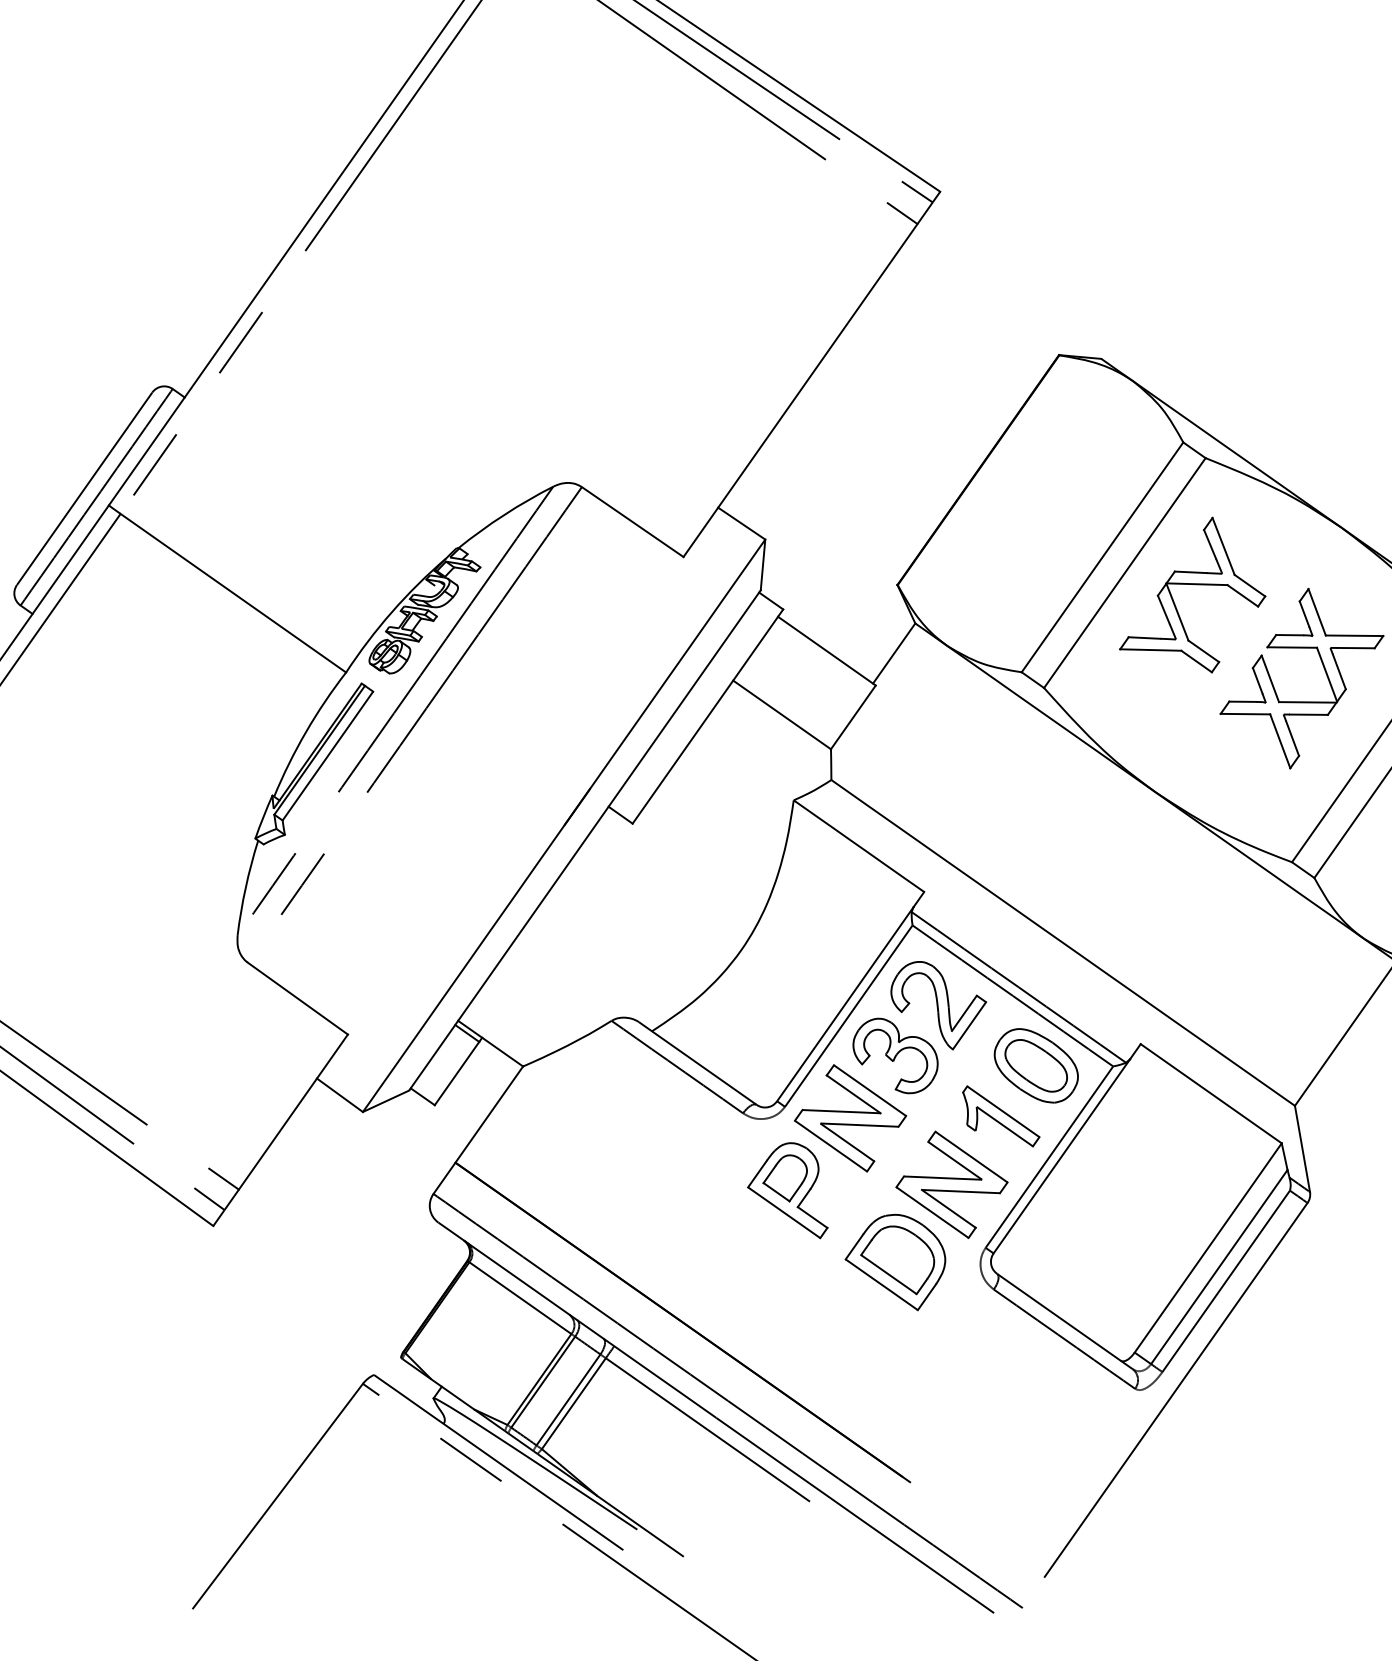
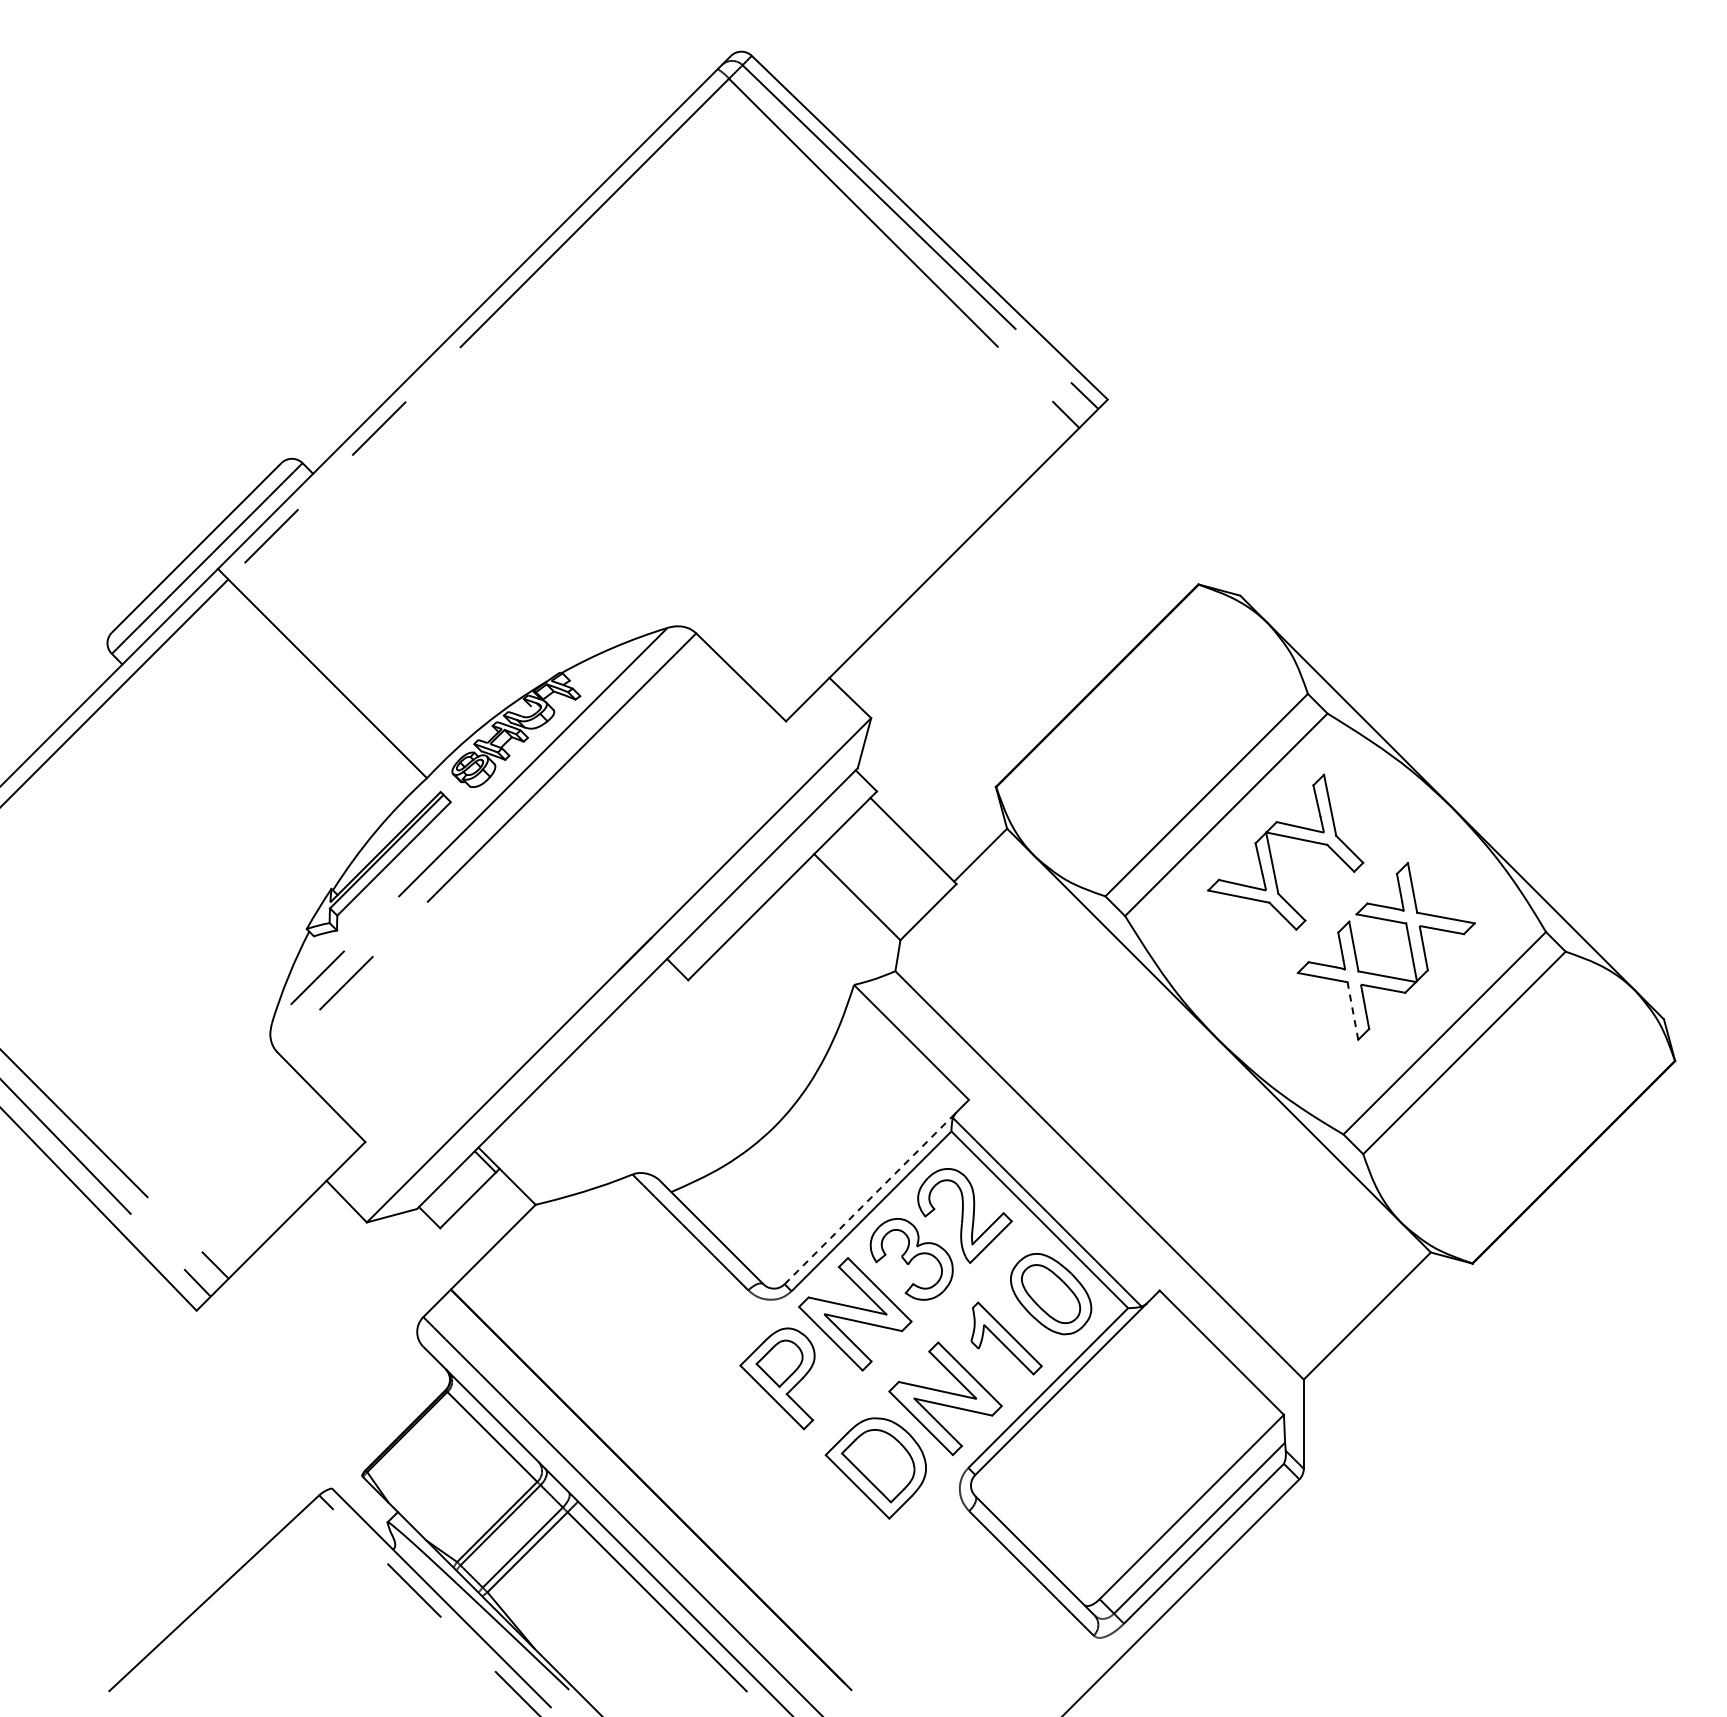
line: (1279, 740) -> (1352, 1010), solid -> dashed
line: (845, 1003) -> (870, 1198), solid -> dashed

